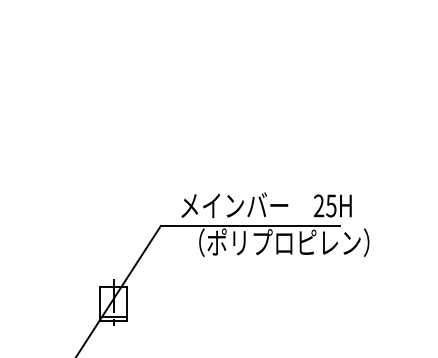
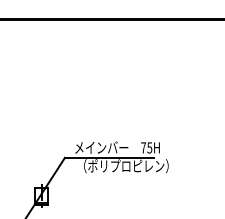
text: (318, 205) -> (143, 147), 25H -> 75H

